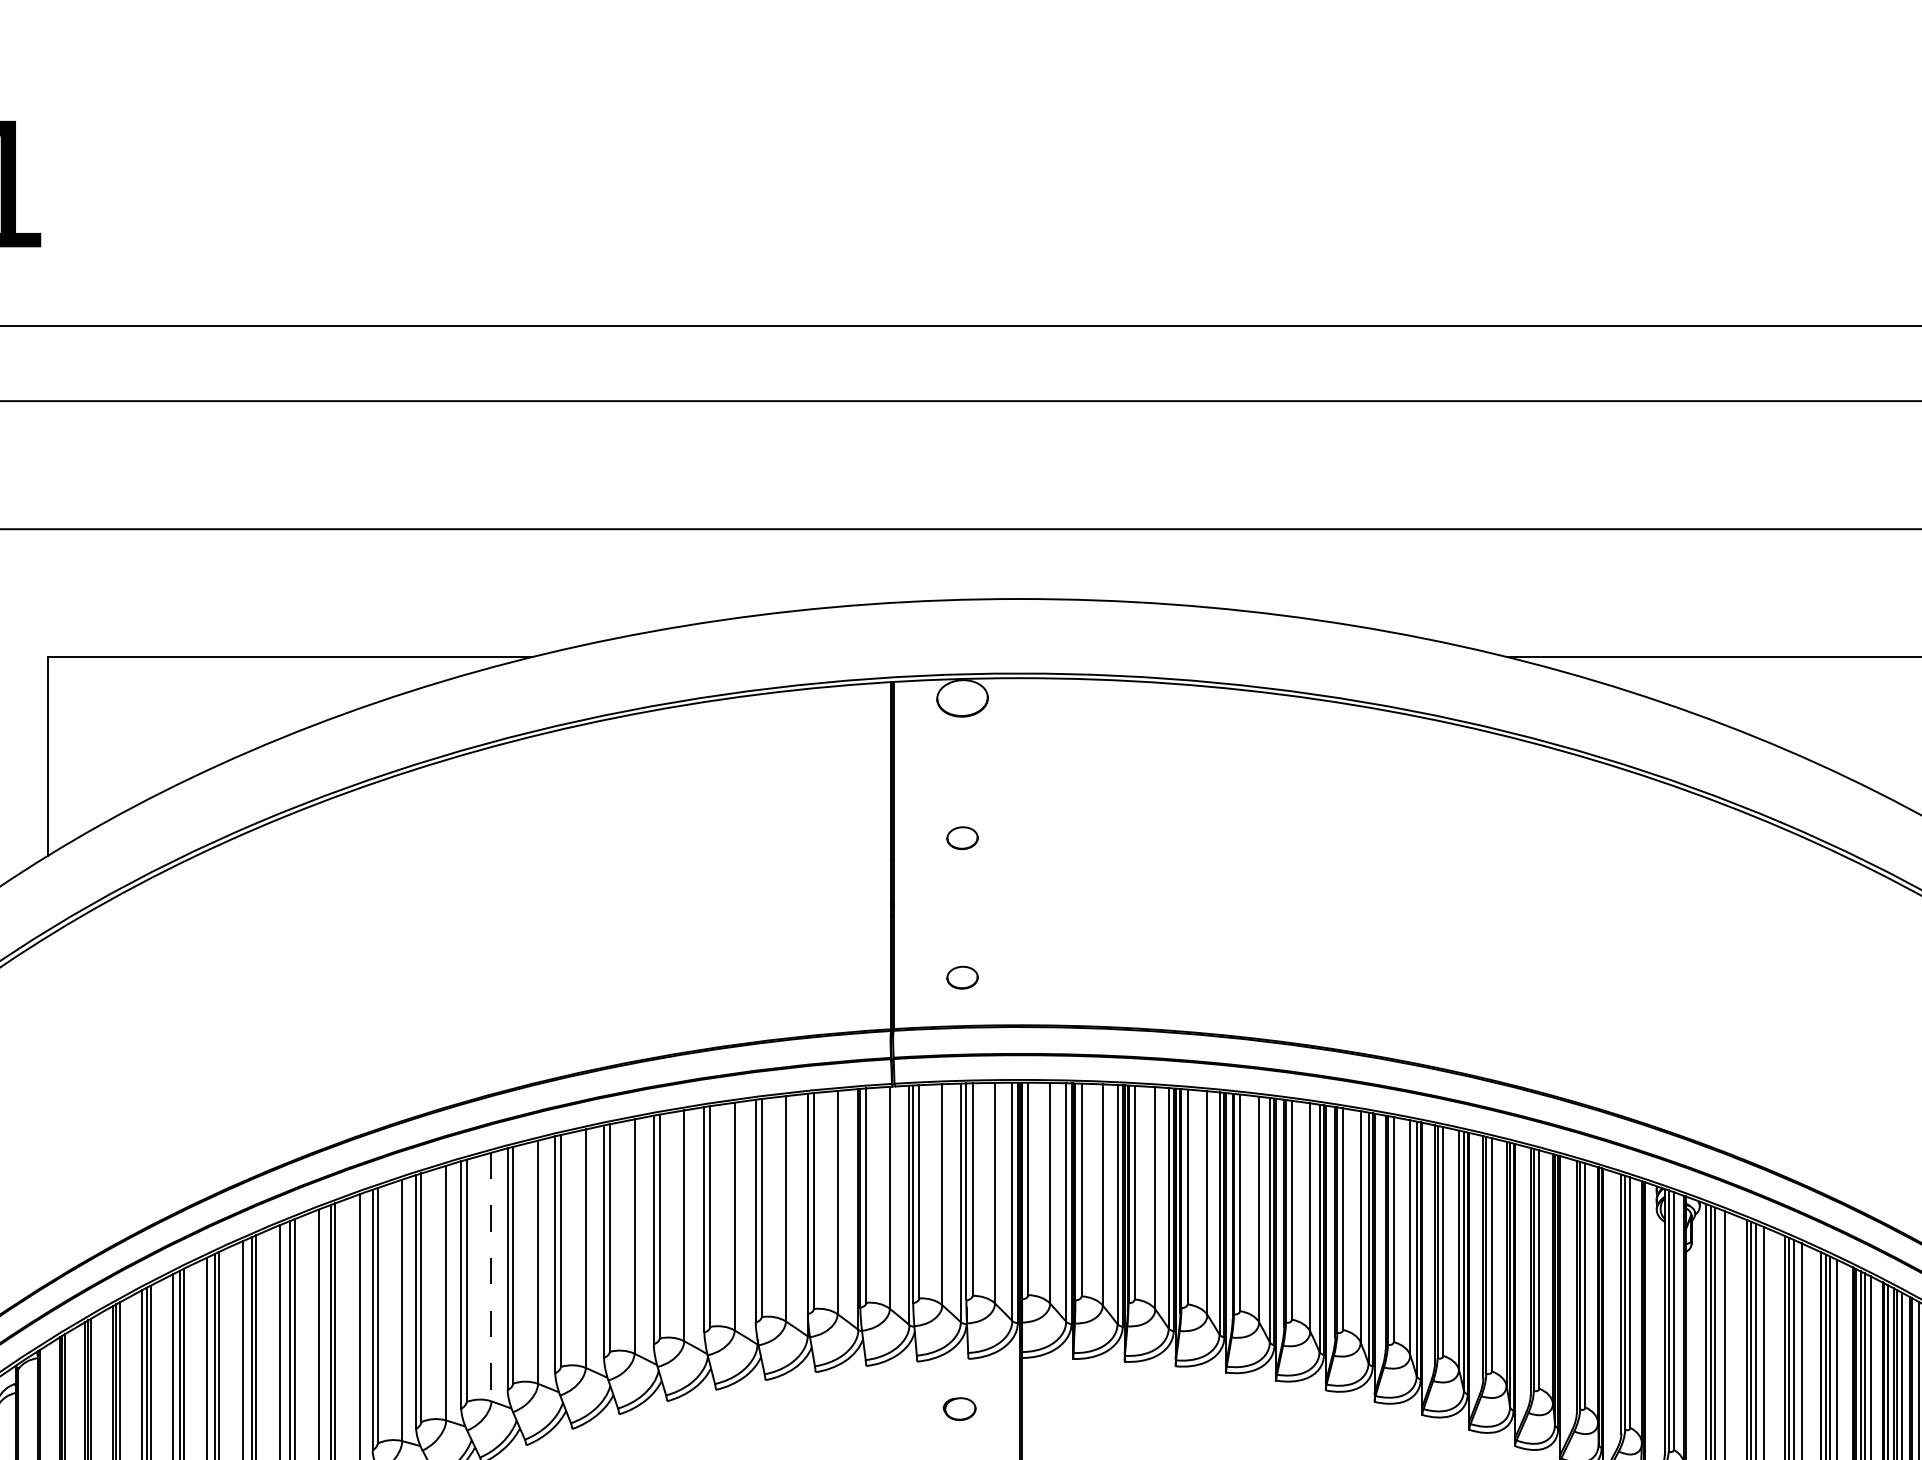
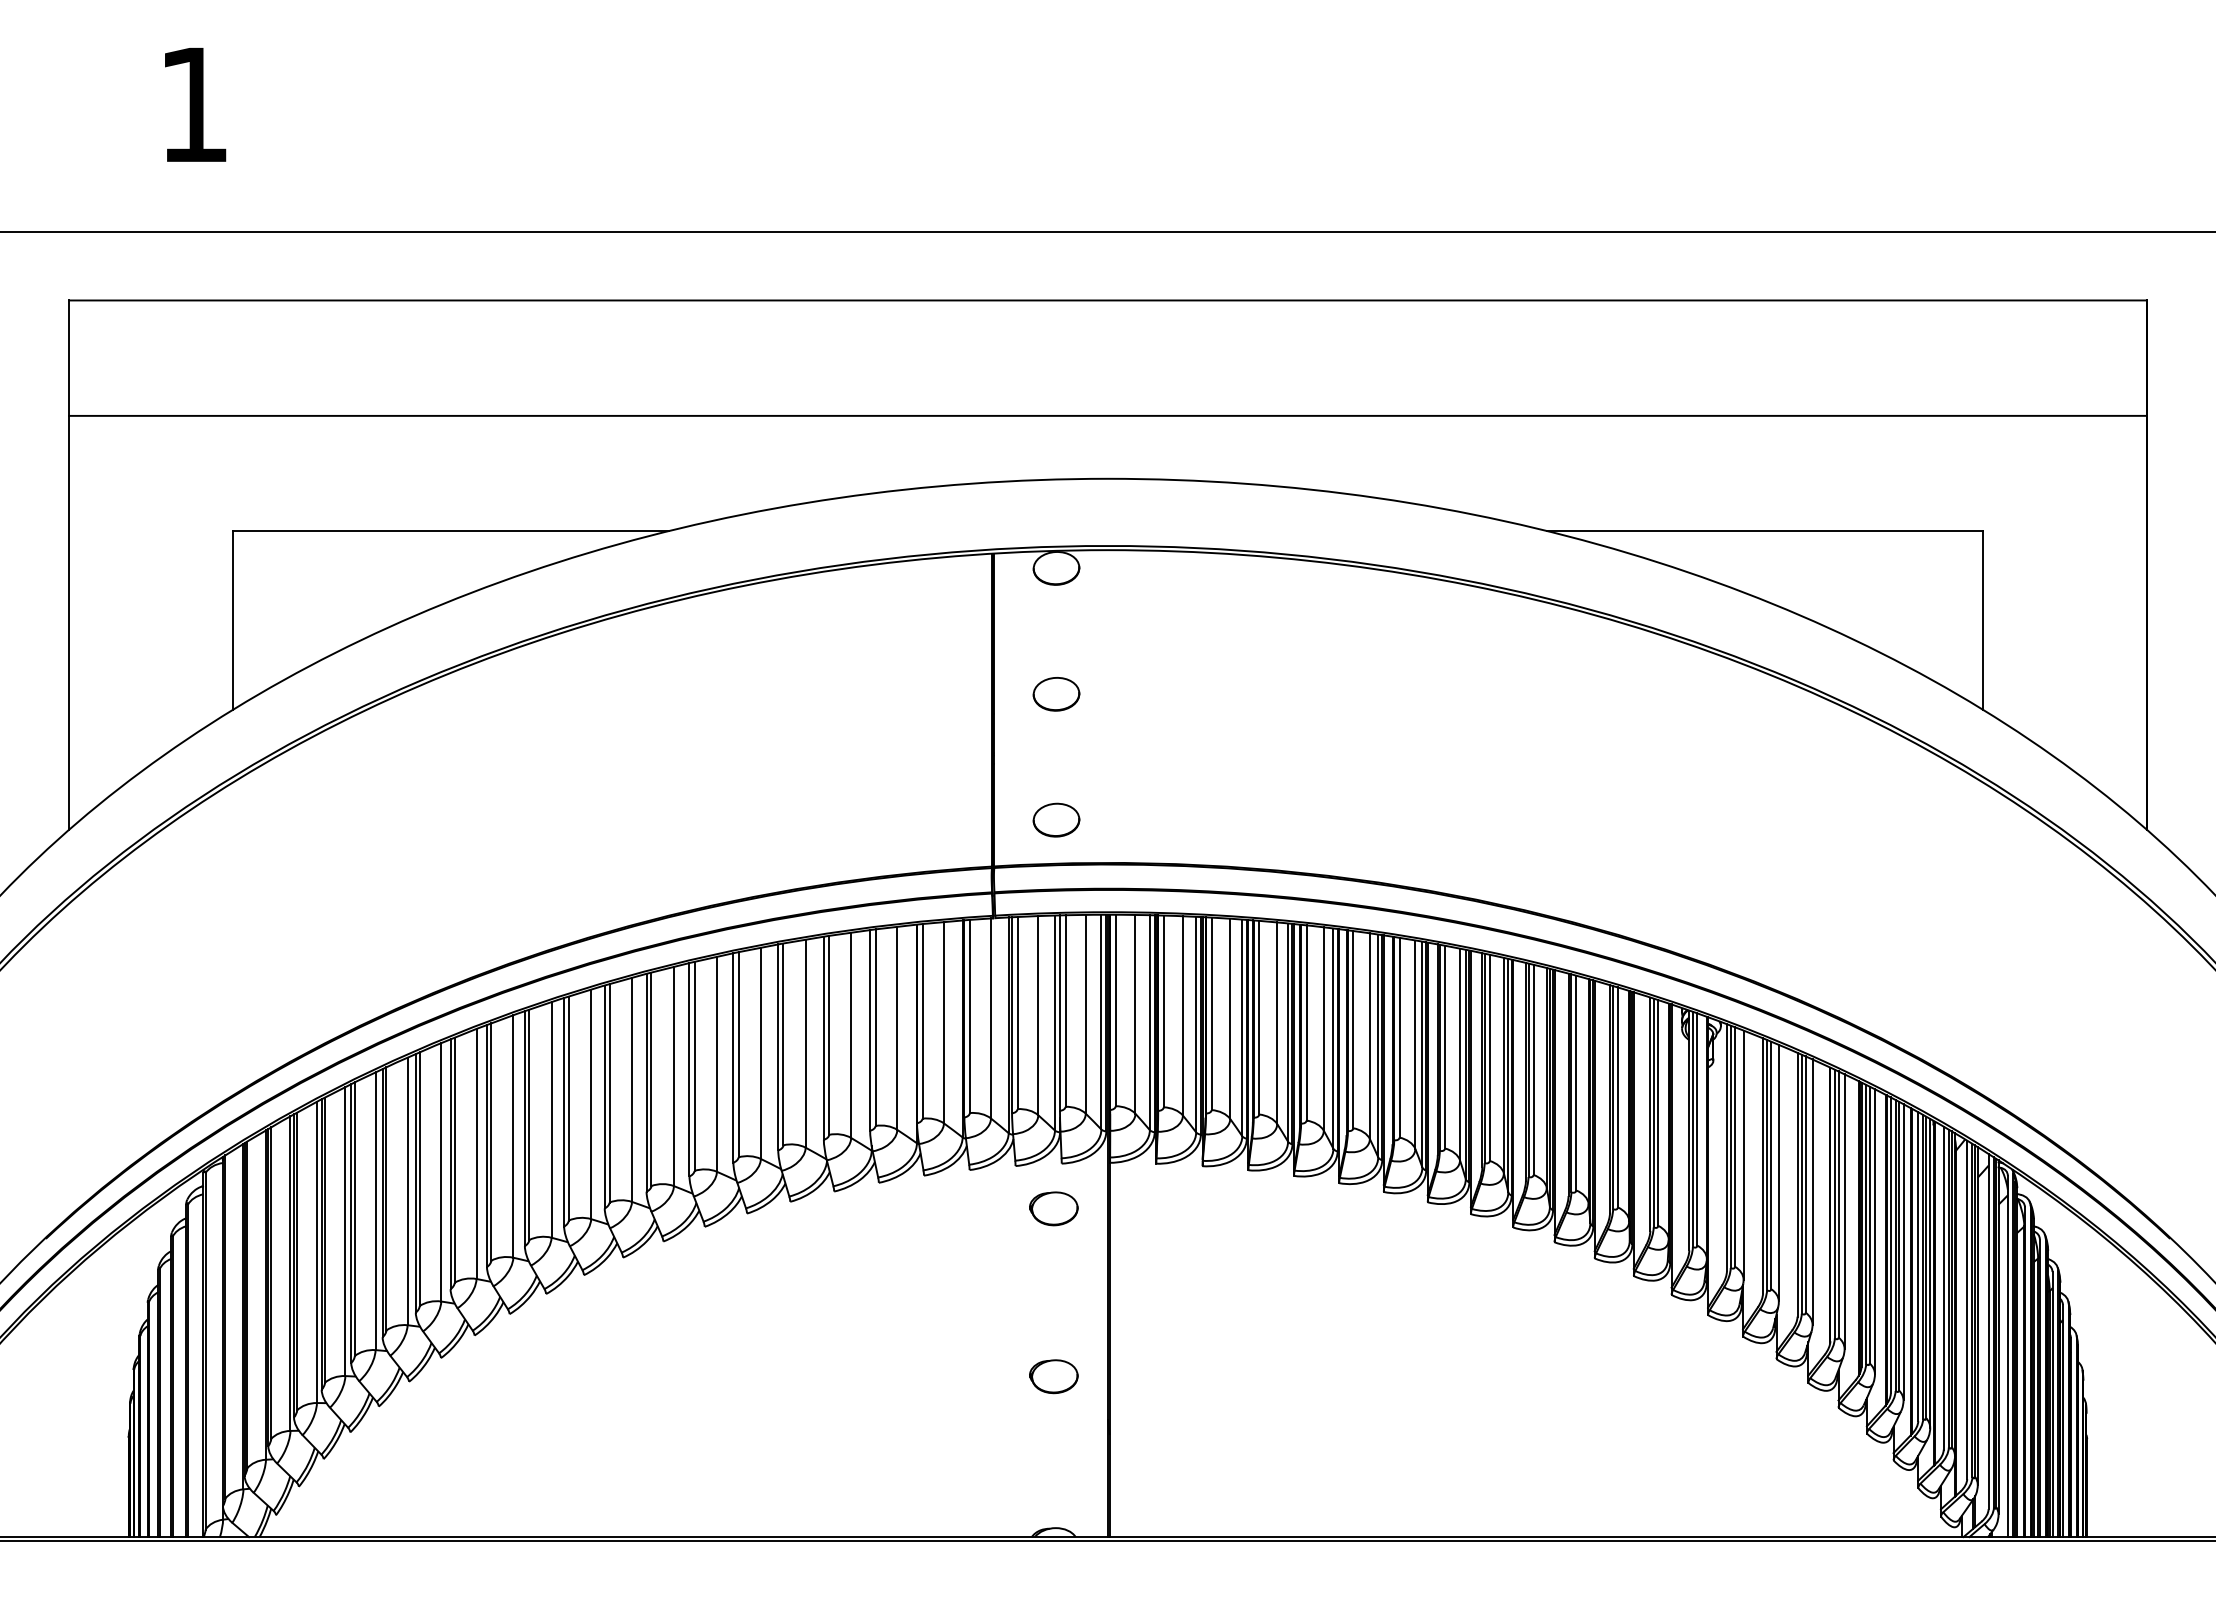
part: (962, 838) -> (1056, 694), size x1.67
part: (962, 977) -> (1056, 819), size x1.67
line: (490, 1277) -> (631, 1090), dashed -> solid
part: (959, 1408) -> (1053, 1208), size x1.67

